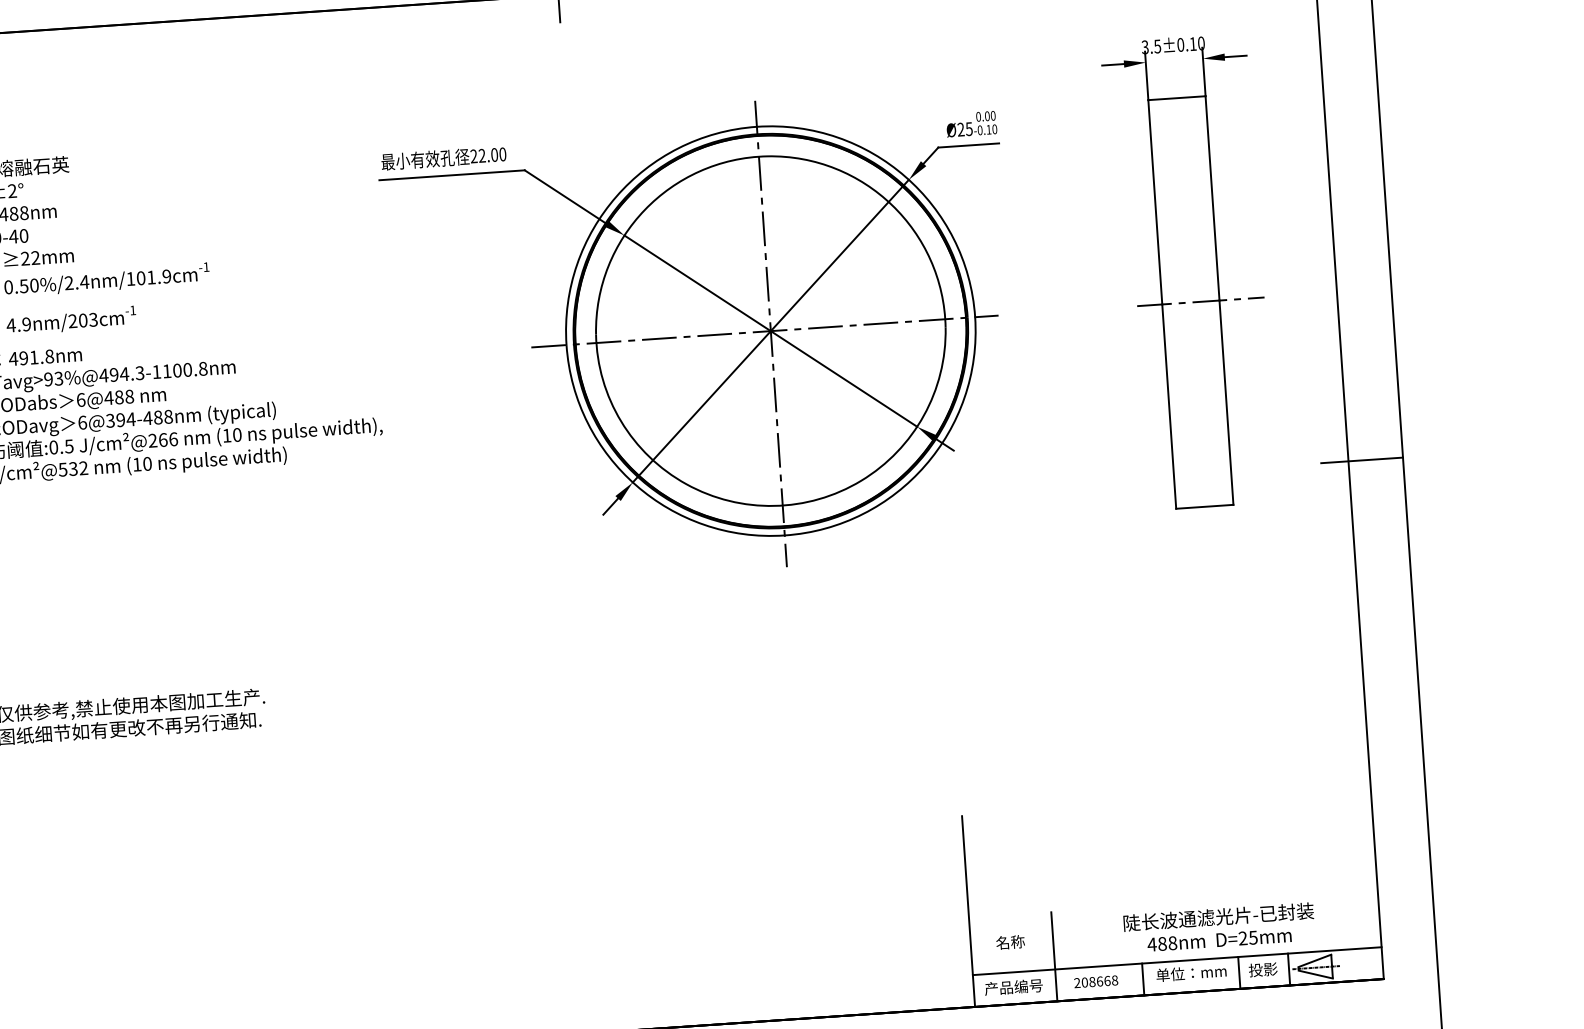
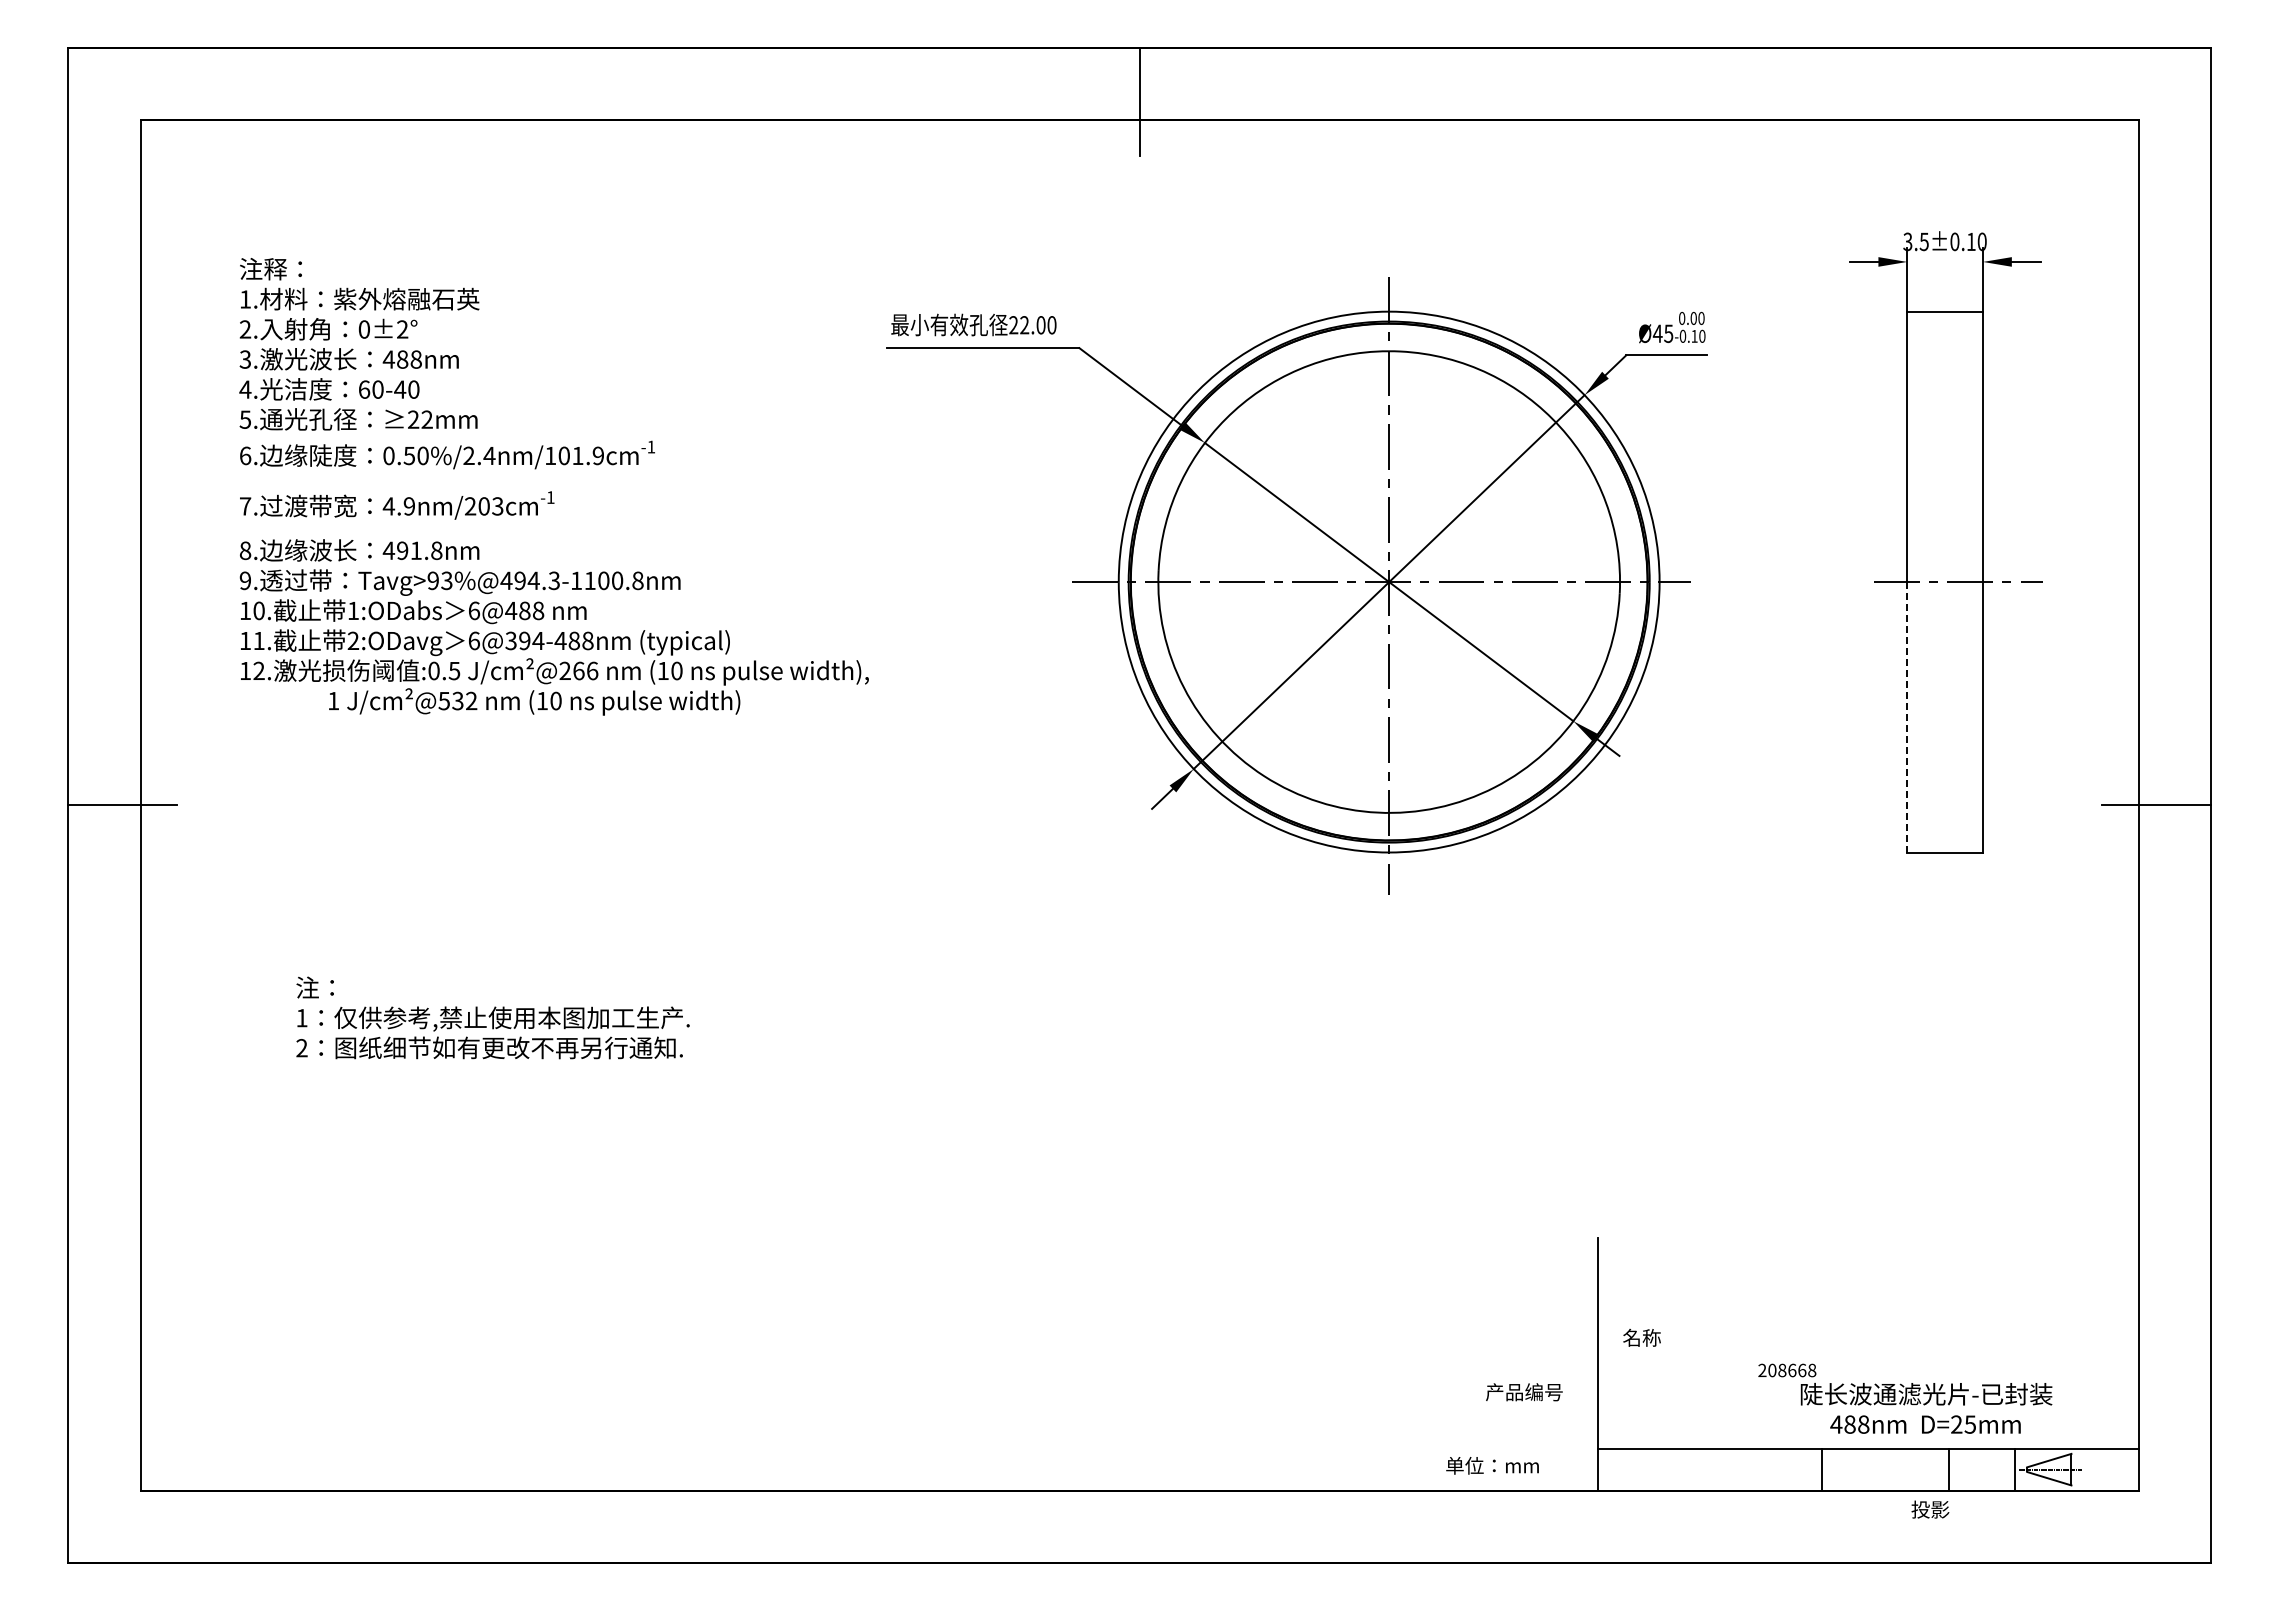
text: (960, 129) -> (1657, 333), Ø25 -> Ø45
line: (1169, 405) -> (1907, 716), solid -> dashed
text: (1010, 942) -> (1641, 1337), moved
line: (1054, 956) -> (1706, 1431), removed
text: (1263, 969) -> (1930, 1509), moved
text: (1191, 973) -> (1492, 1465), moved
text: (1096, 981) -> (1787, 1370), moved
text: (1013, 987) -> (1524, 1392), moved

